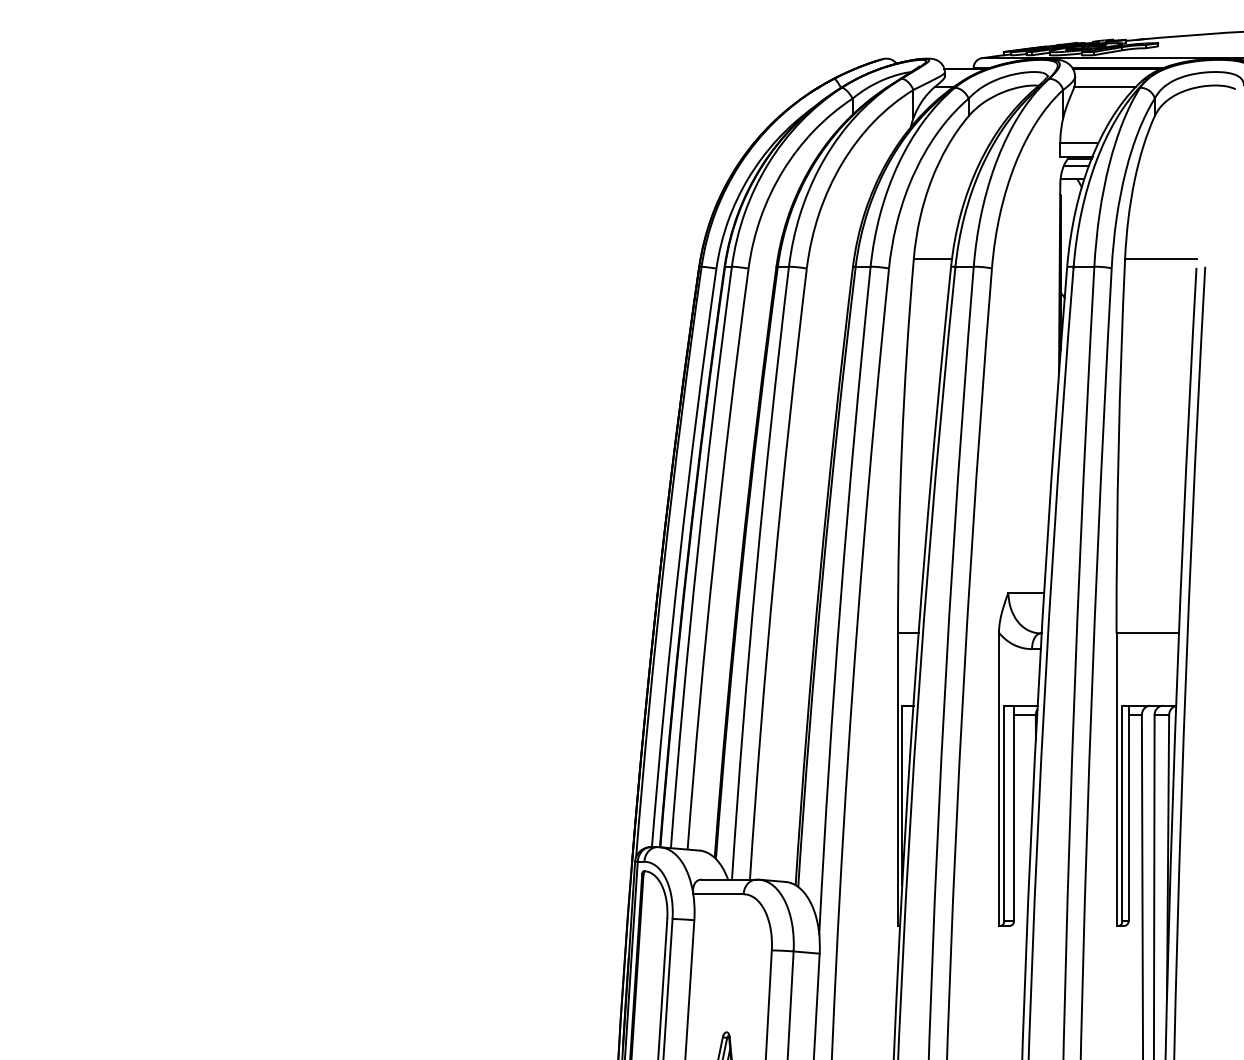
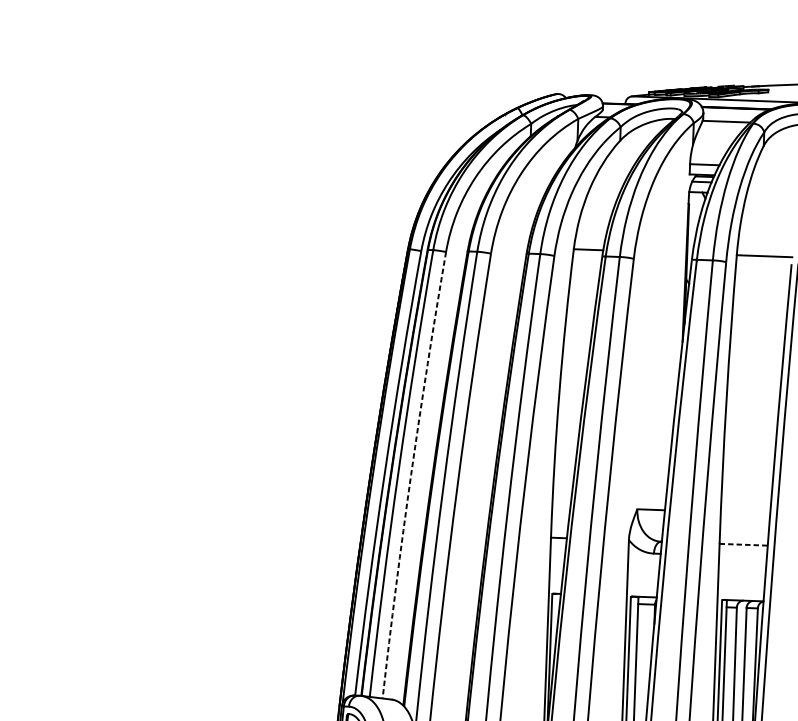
arc: (713, 558) -> (410, 474), solid -> dashed
line: (1148, 633) -> (744, 544), solid -> dashed

